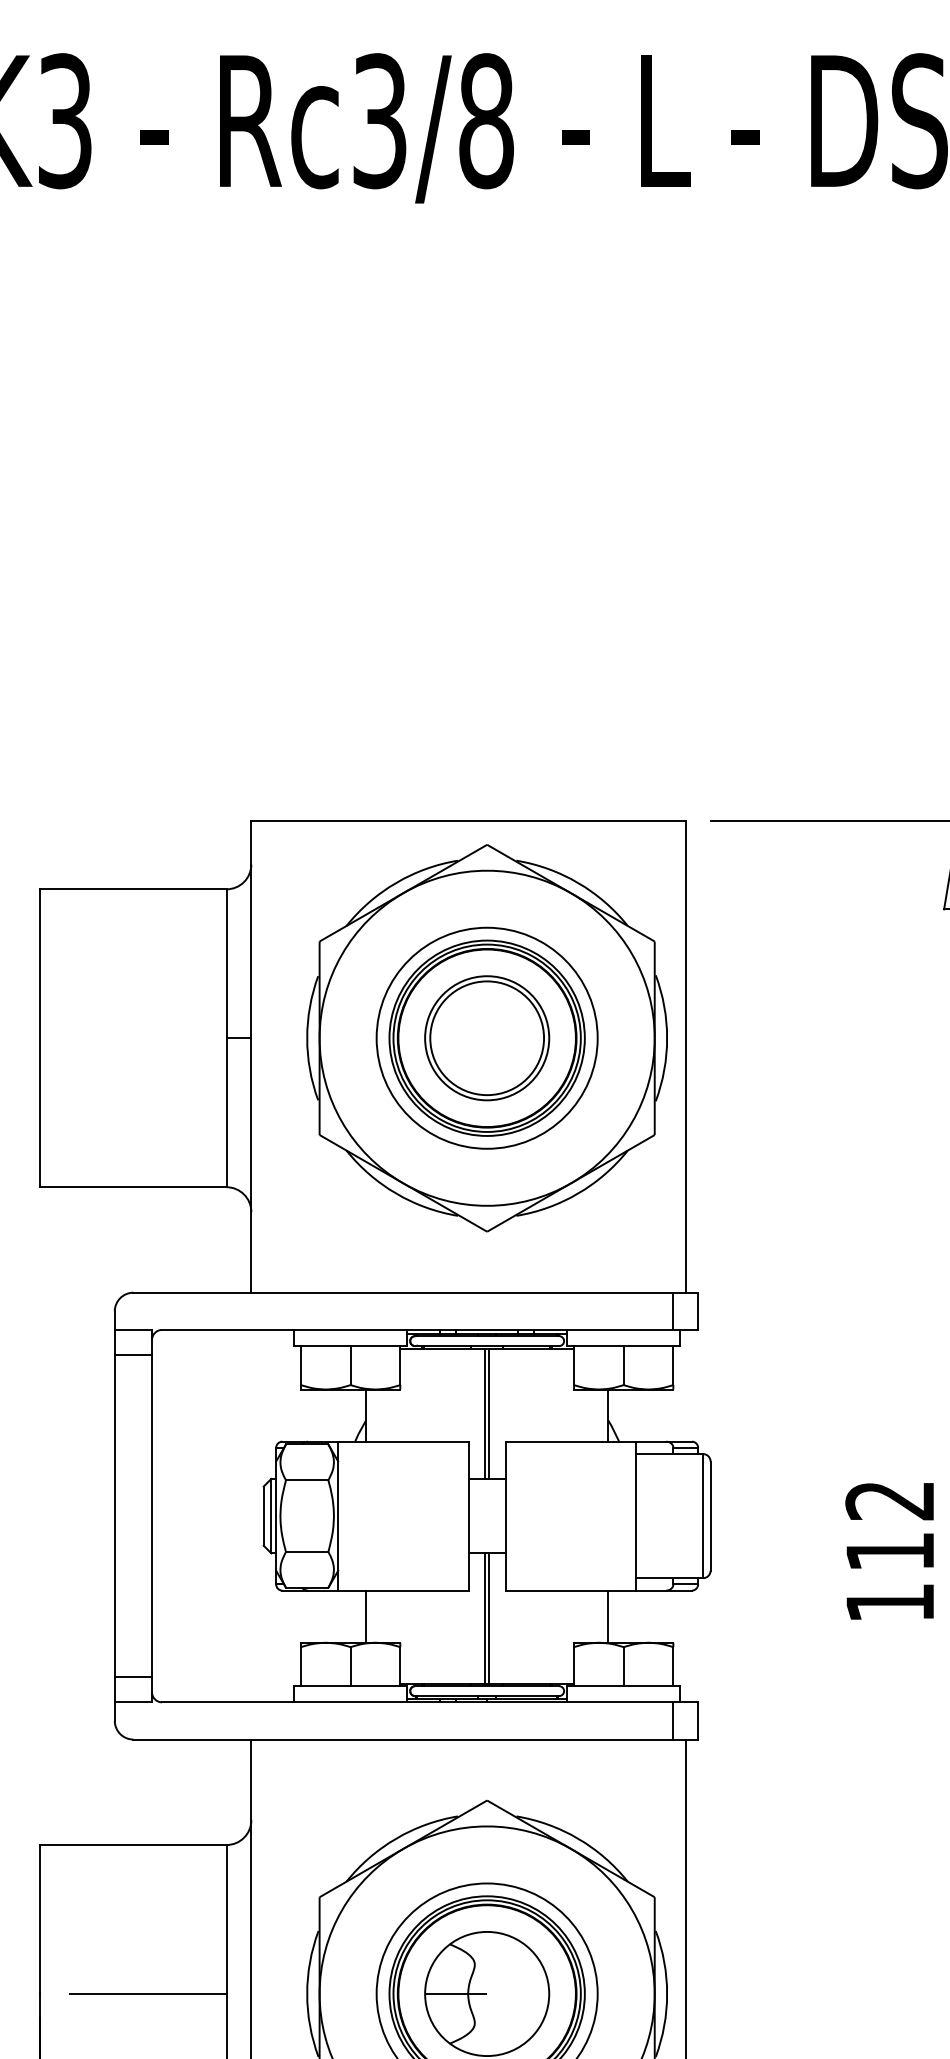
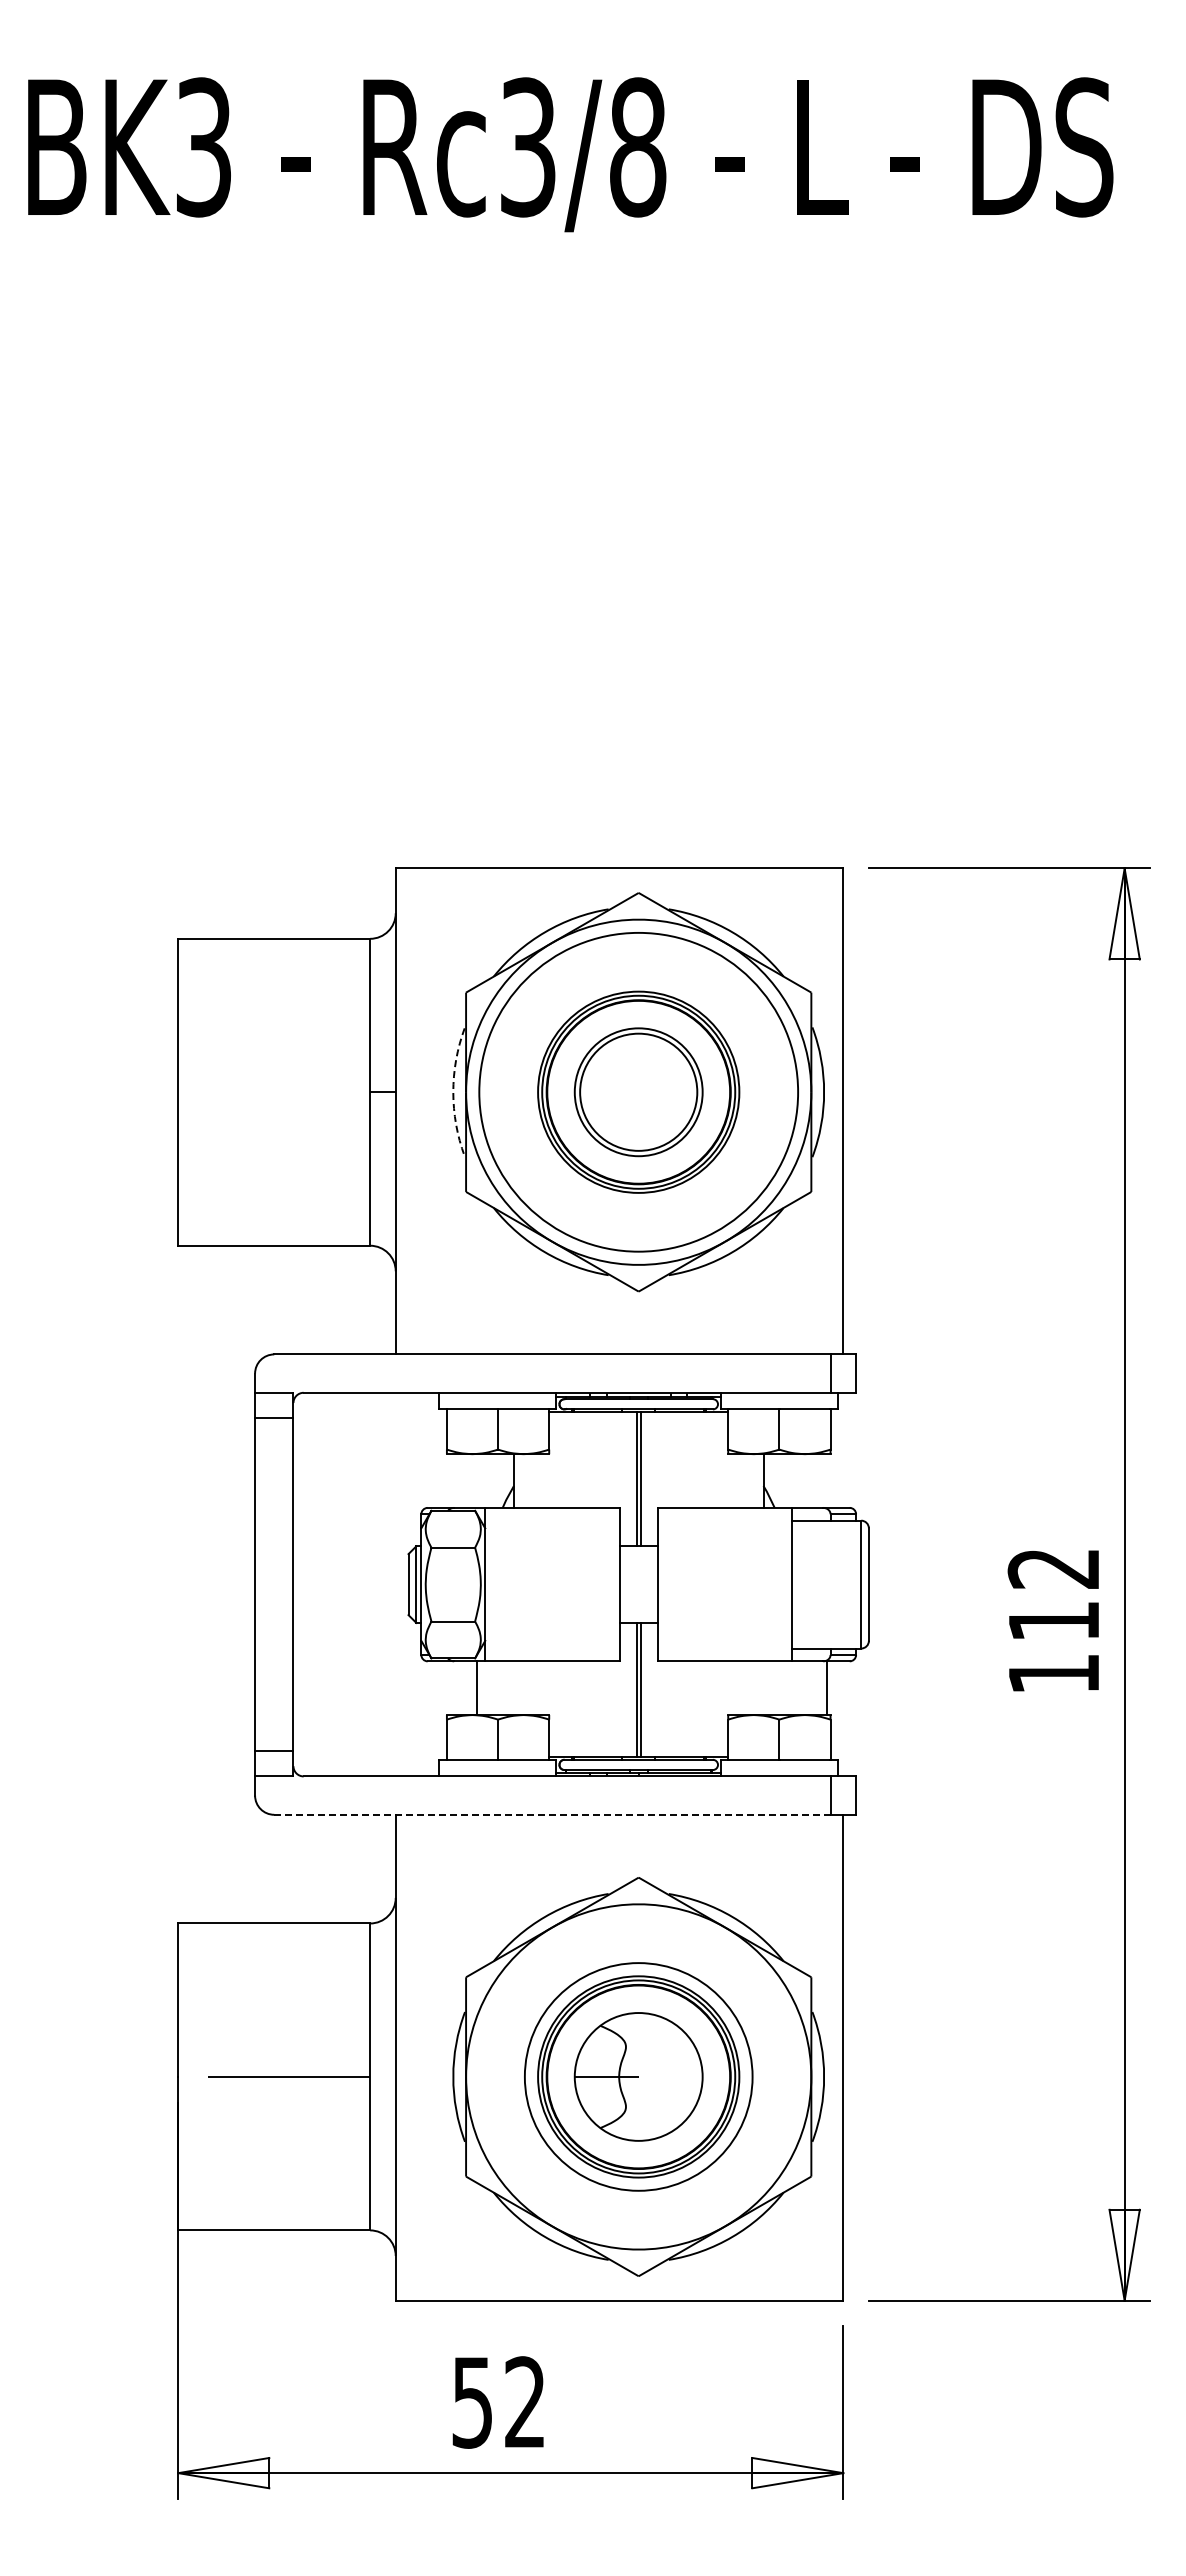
arc: (307, 1038) -> (453, 1092), solid -> dashed
circle: (486, 1038) -> (638, 1092), size x1.4
line: (365, 1616) -> (476, 1688), moved
line: (608, 1616) -> (826, 1688), moved
line: (402, 1739) -> (551, 1814), solid -> dashed

